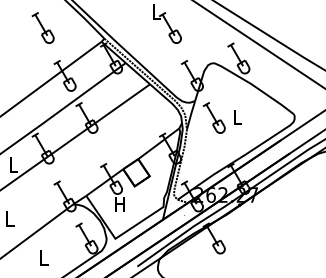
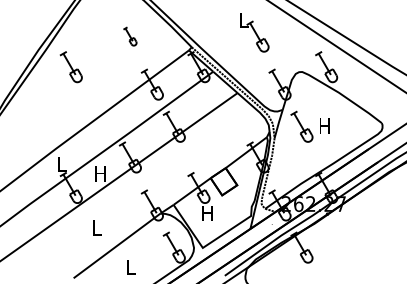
part: (42, 27) -> (129, 36), size x0.6
text: (236, 116) -> (324, 125), L -> H
text: (13, 164) -> (100, 173), L -> H

